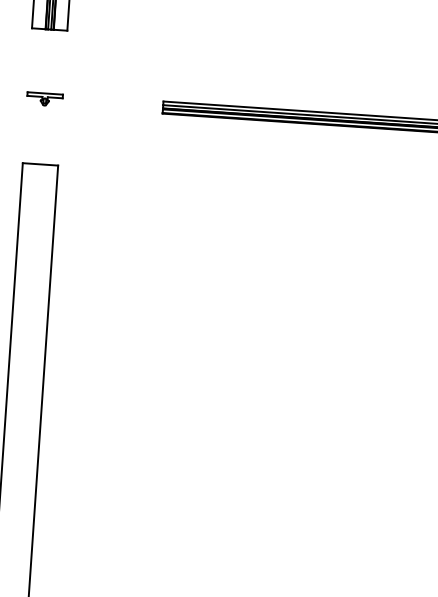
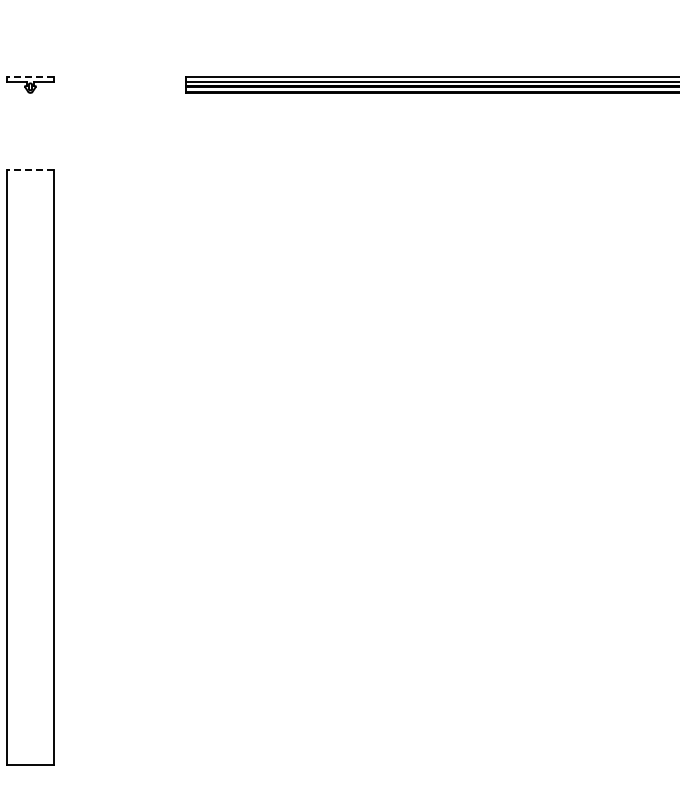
line: (44, 93) -> (29, 76), solid -> dashed
line: (39, 164) -> (29, 170), solid -> dashed

